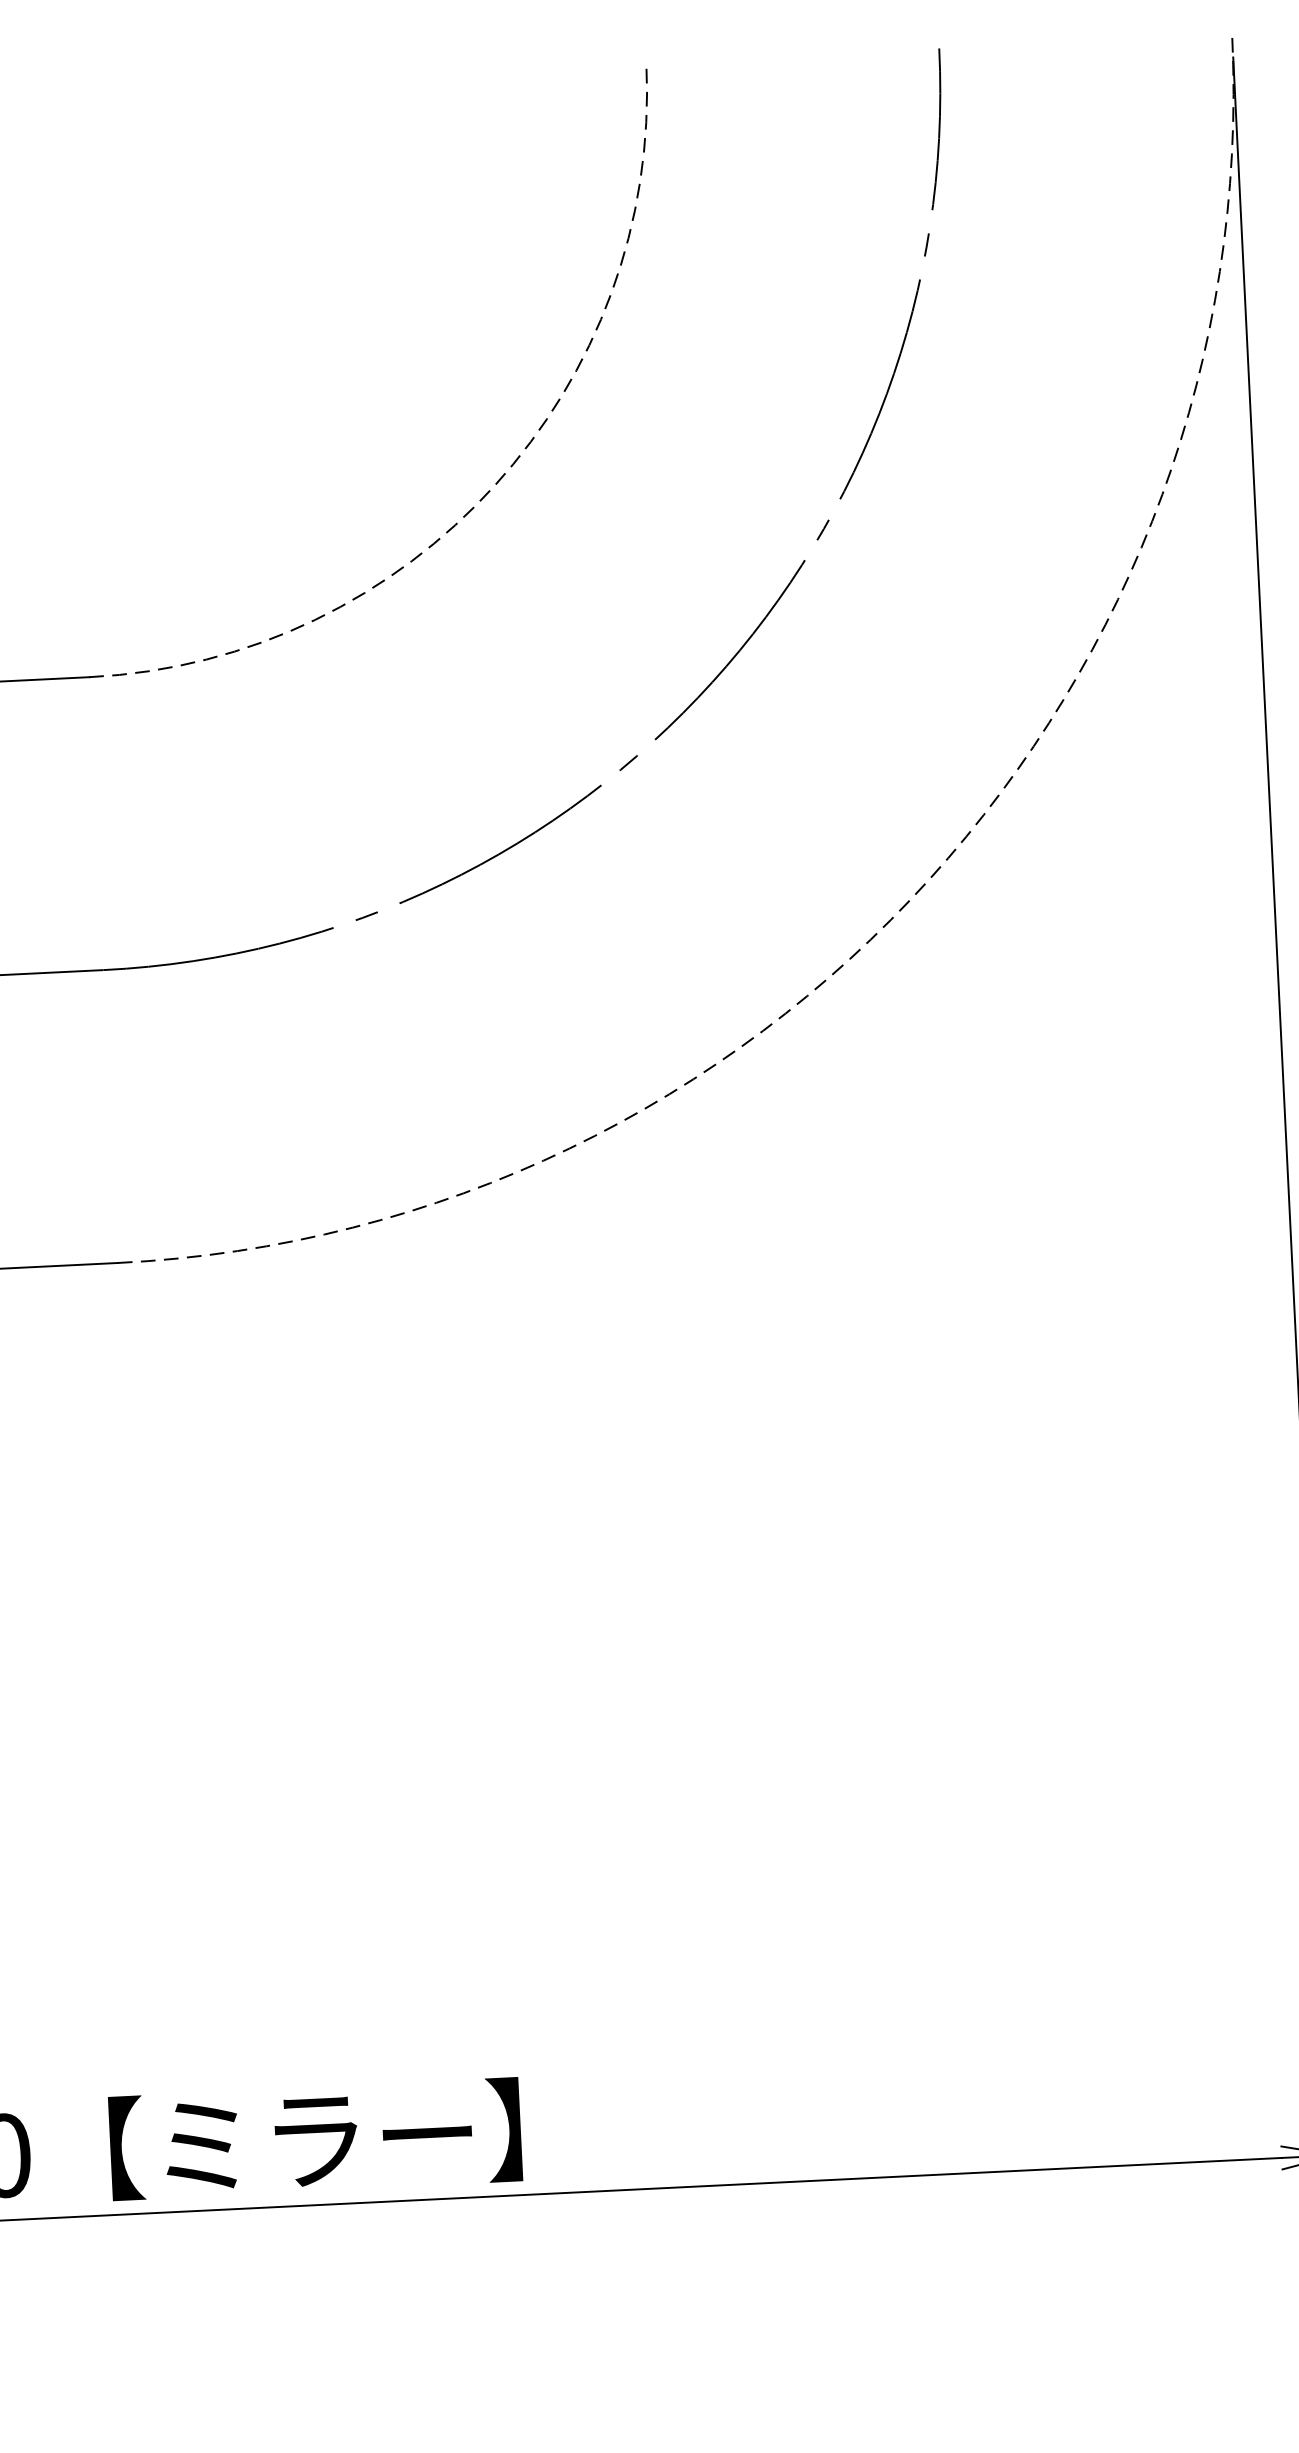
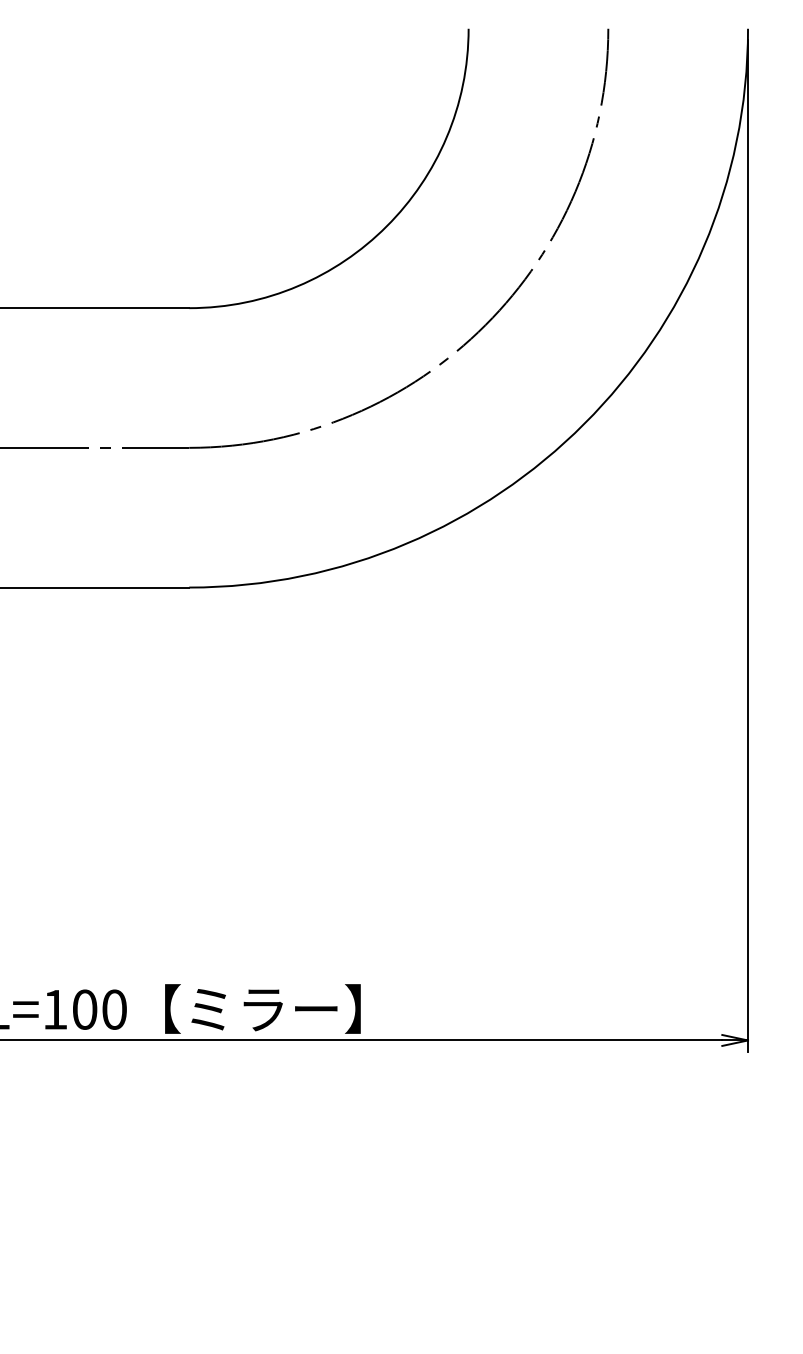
arc: (494, 485) -> (386, 226), dashed -> solid
arc: (929, 878) -> (584, 423), dashed -> solid

